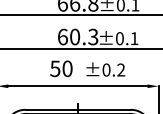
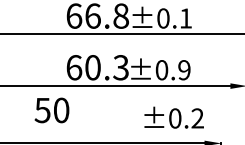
text: (134, 38) -> (184, 69), ±0.1 -> ±0.9
text: (61, 68) -> (52, 109), moved
text: (105, 69) -> (173, 117), moved

